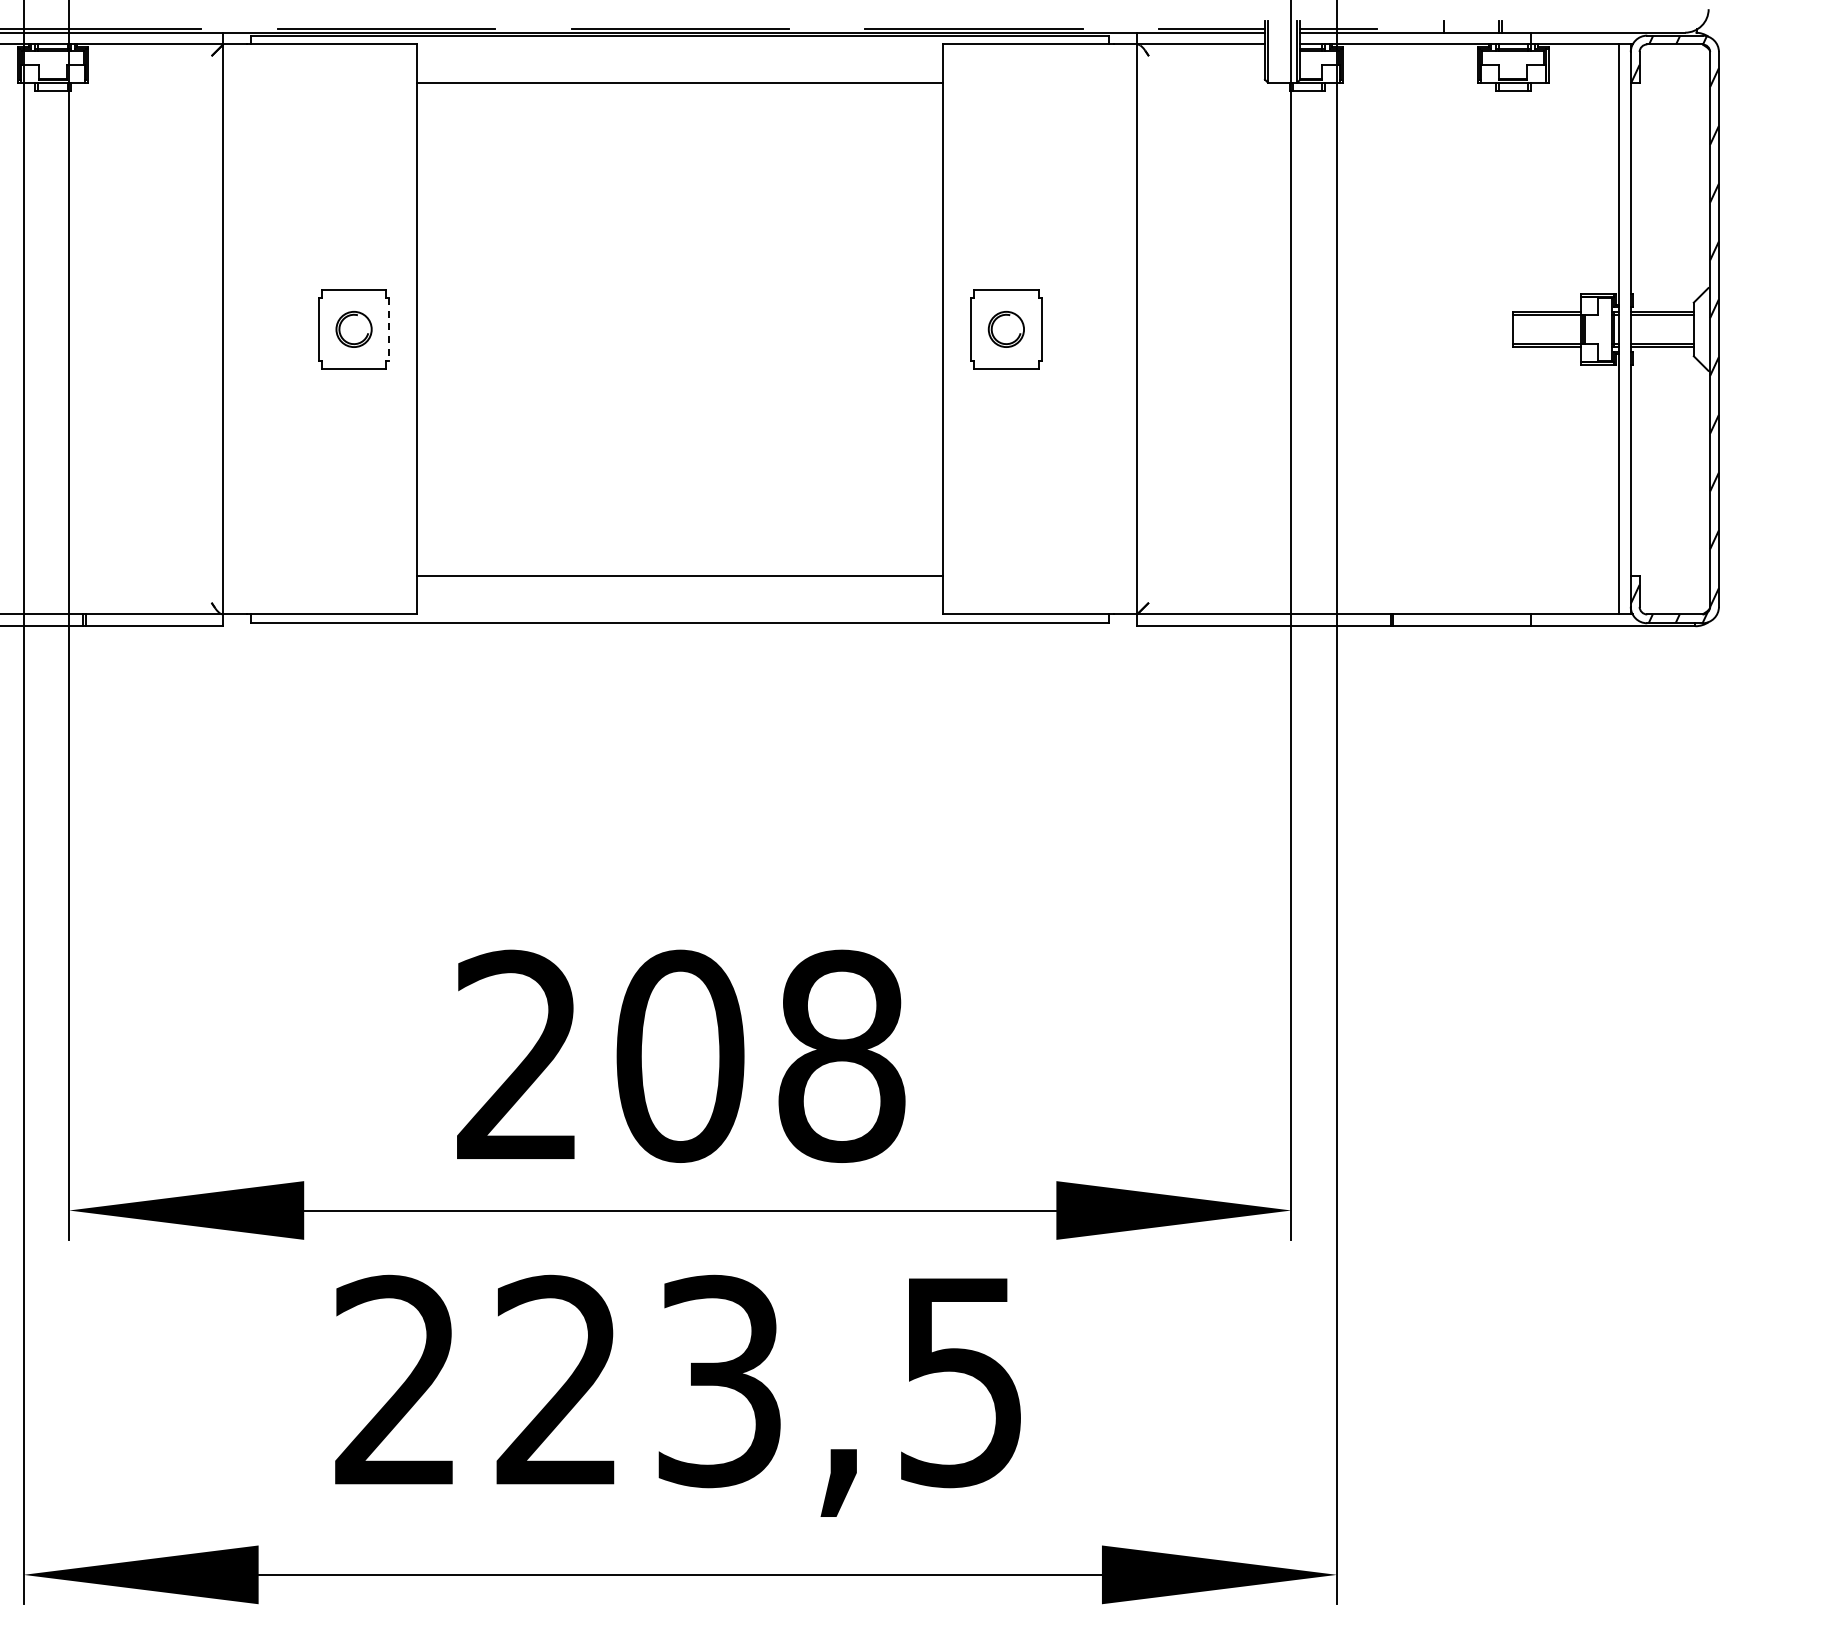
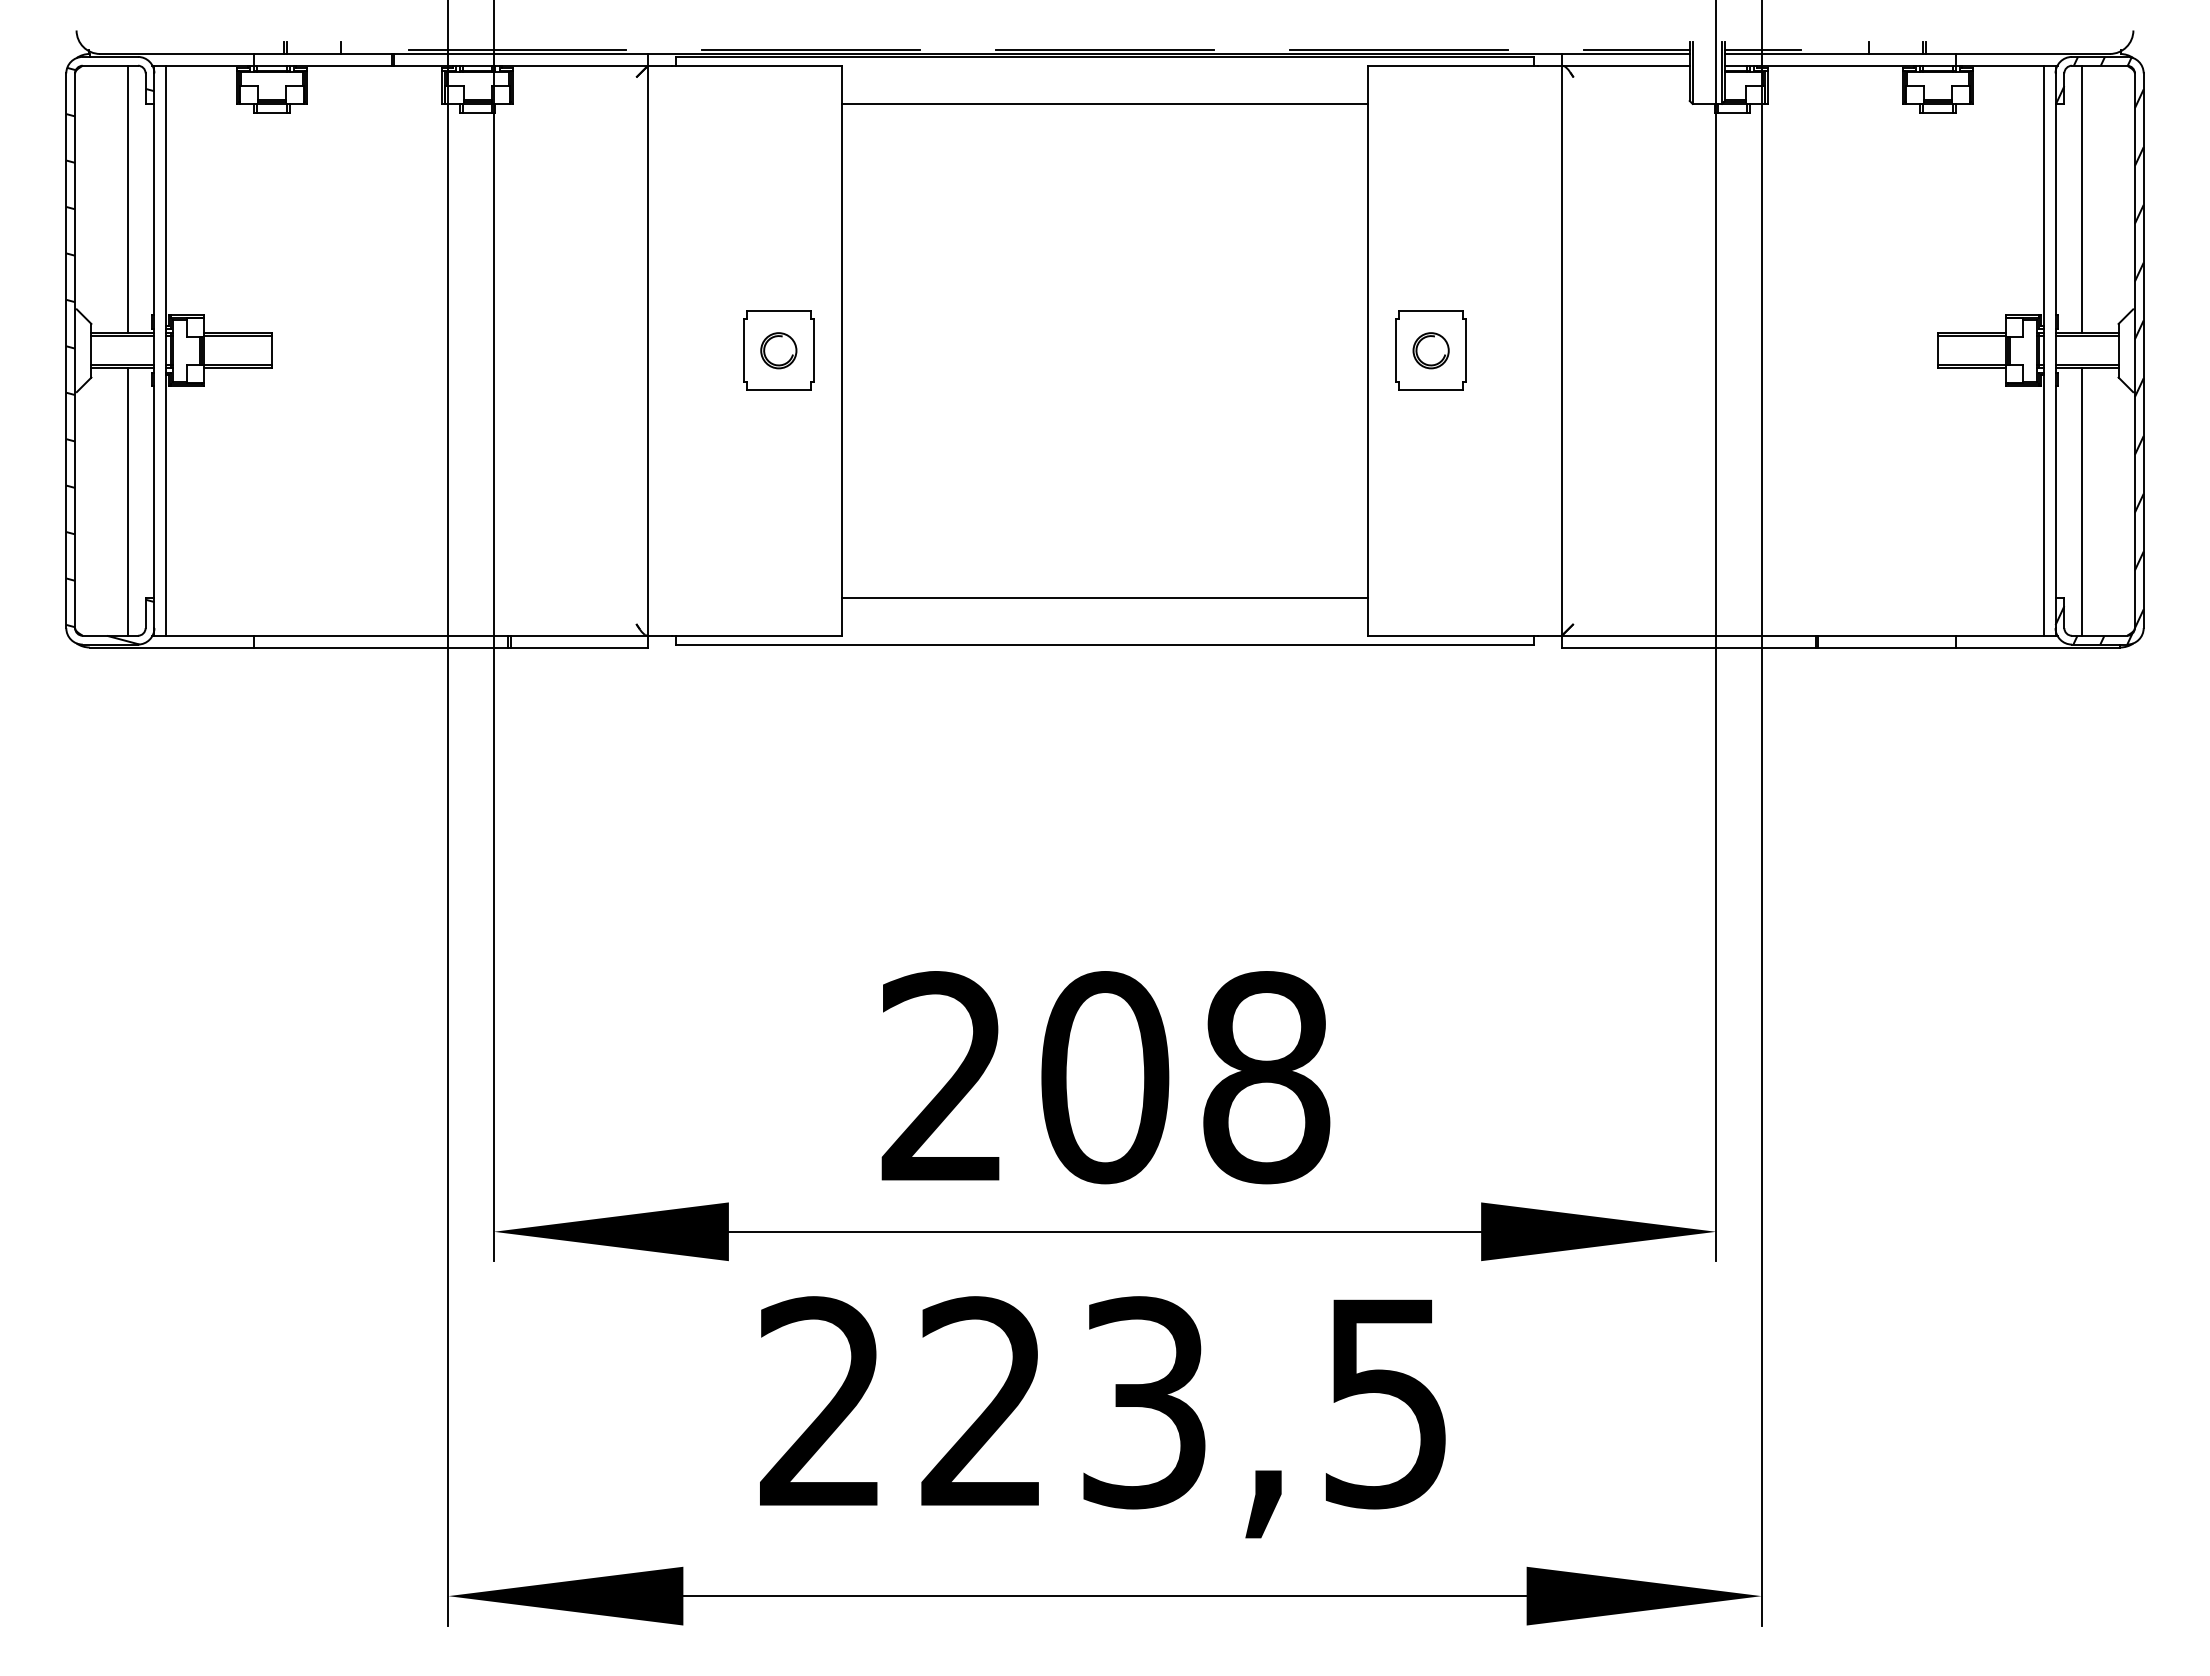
line: (1656, 178) -> (2081, 199), added
line: (389, 329) -> (814, 350), dashed -> solid
line: (1656, 480) -> (2081, 501), added

